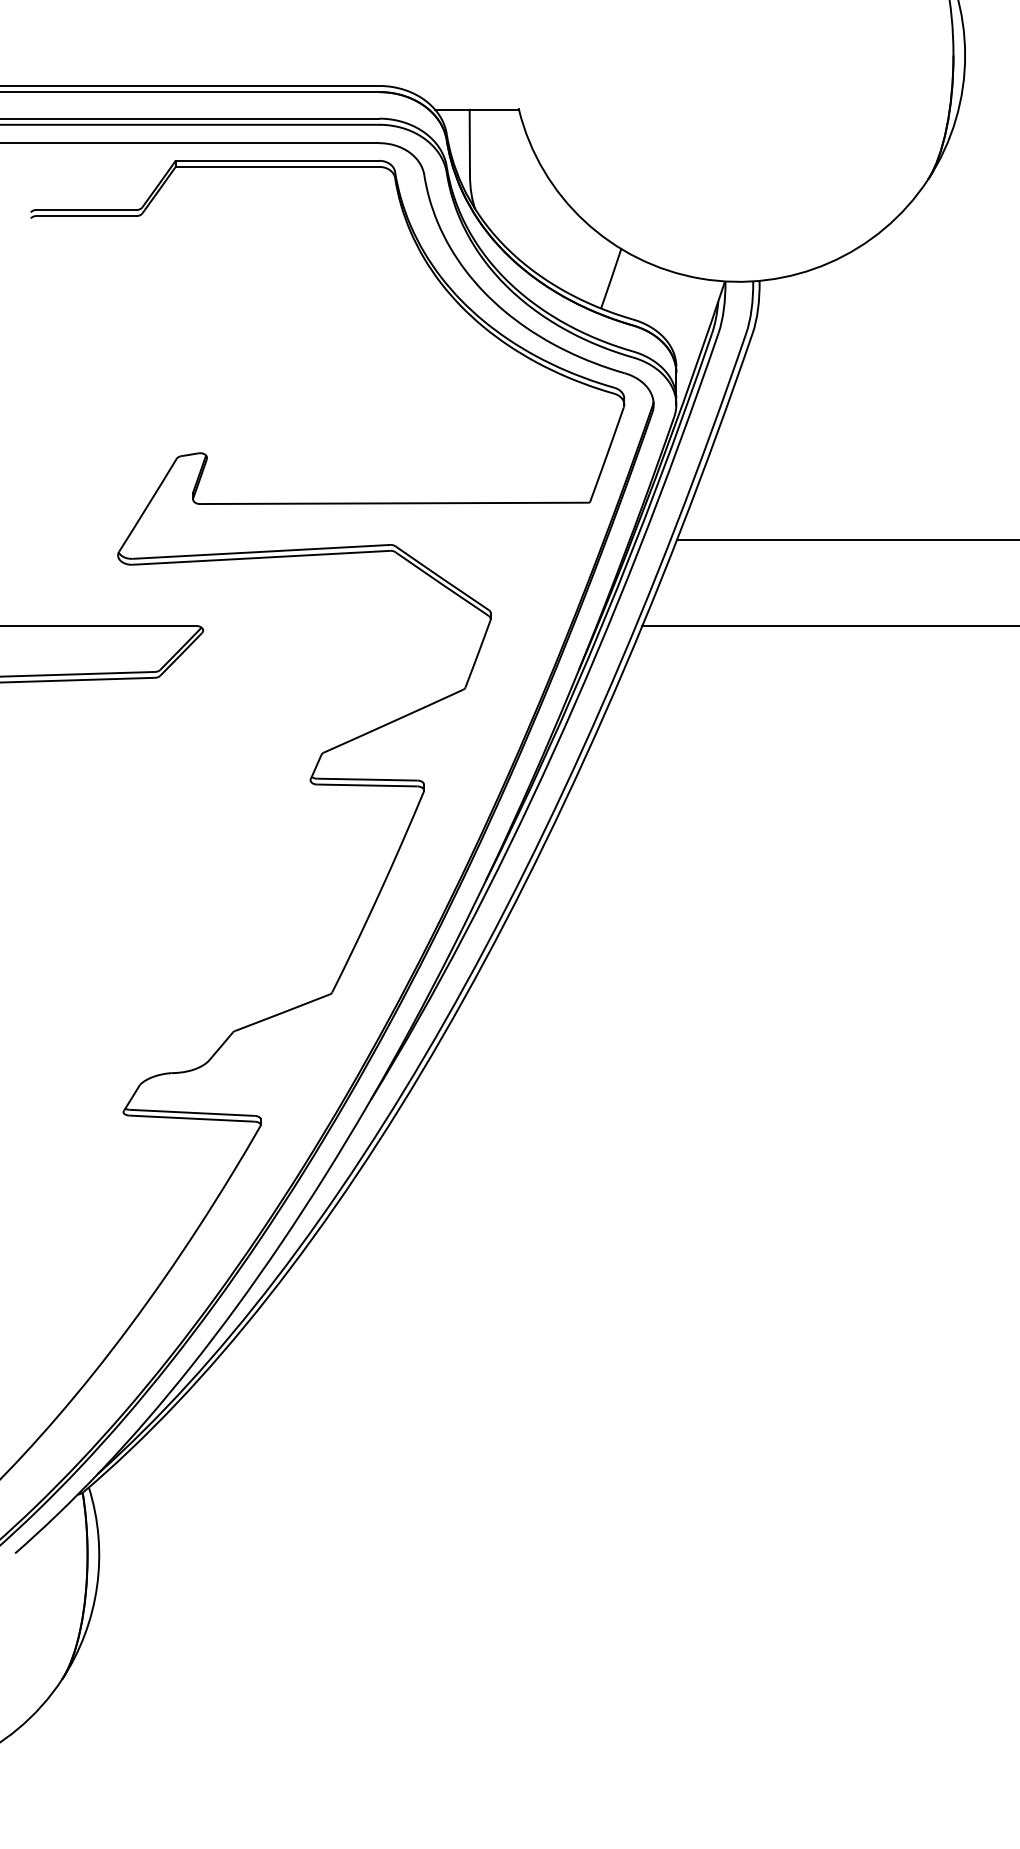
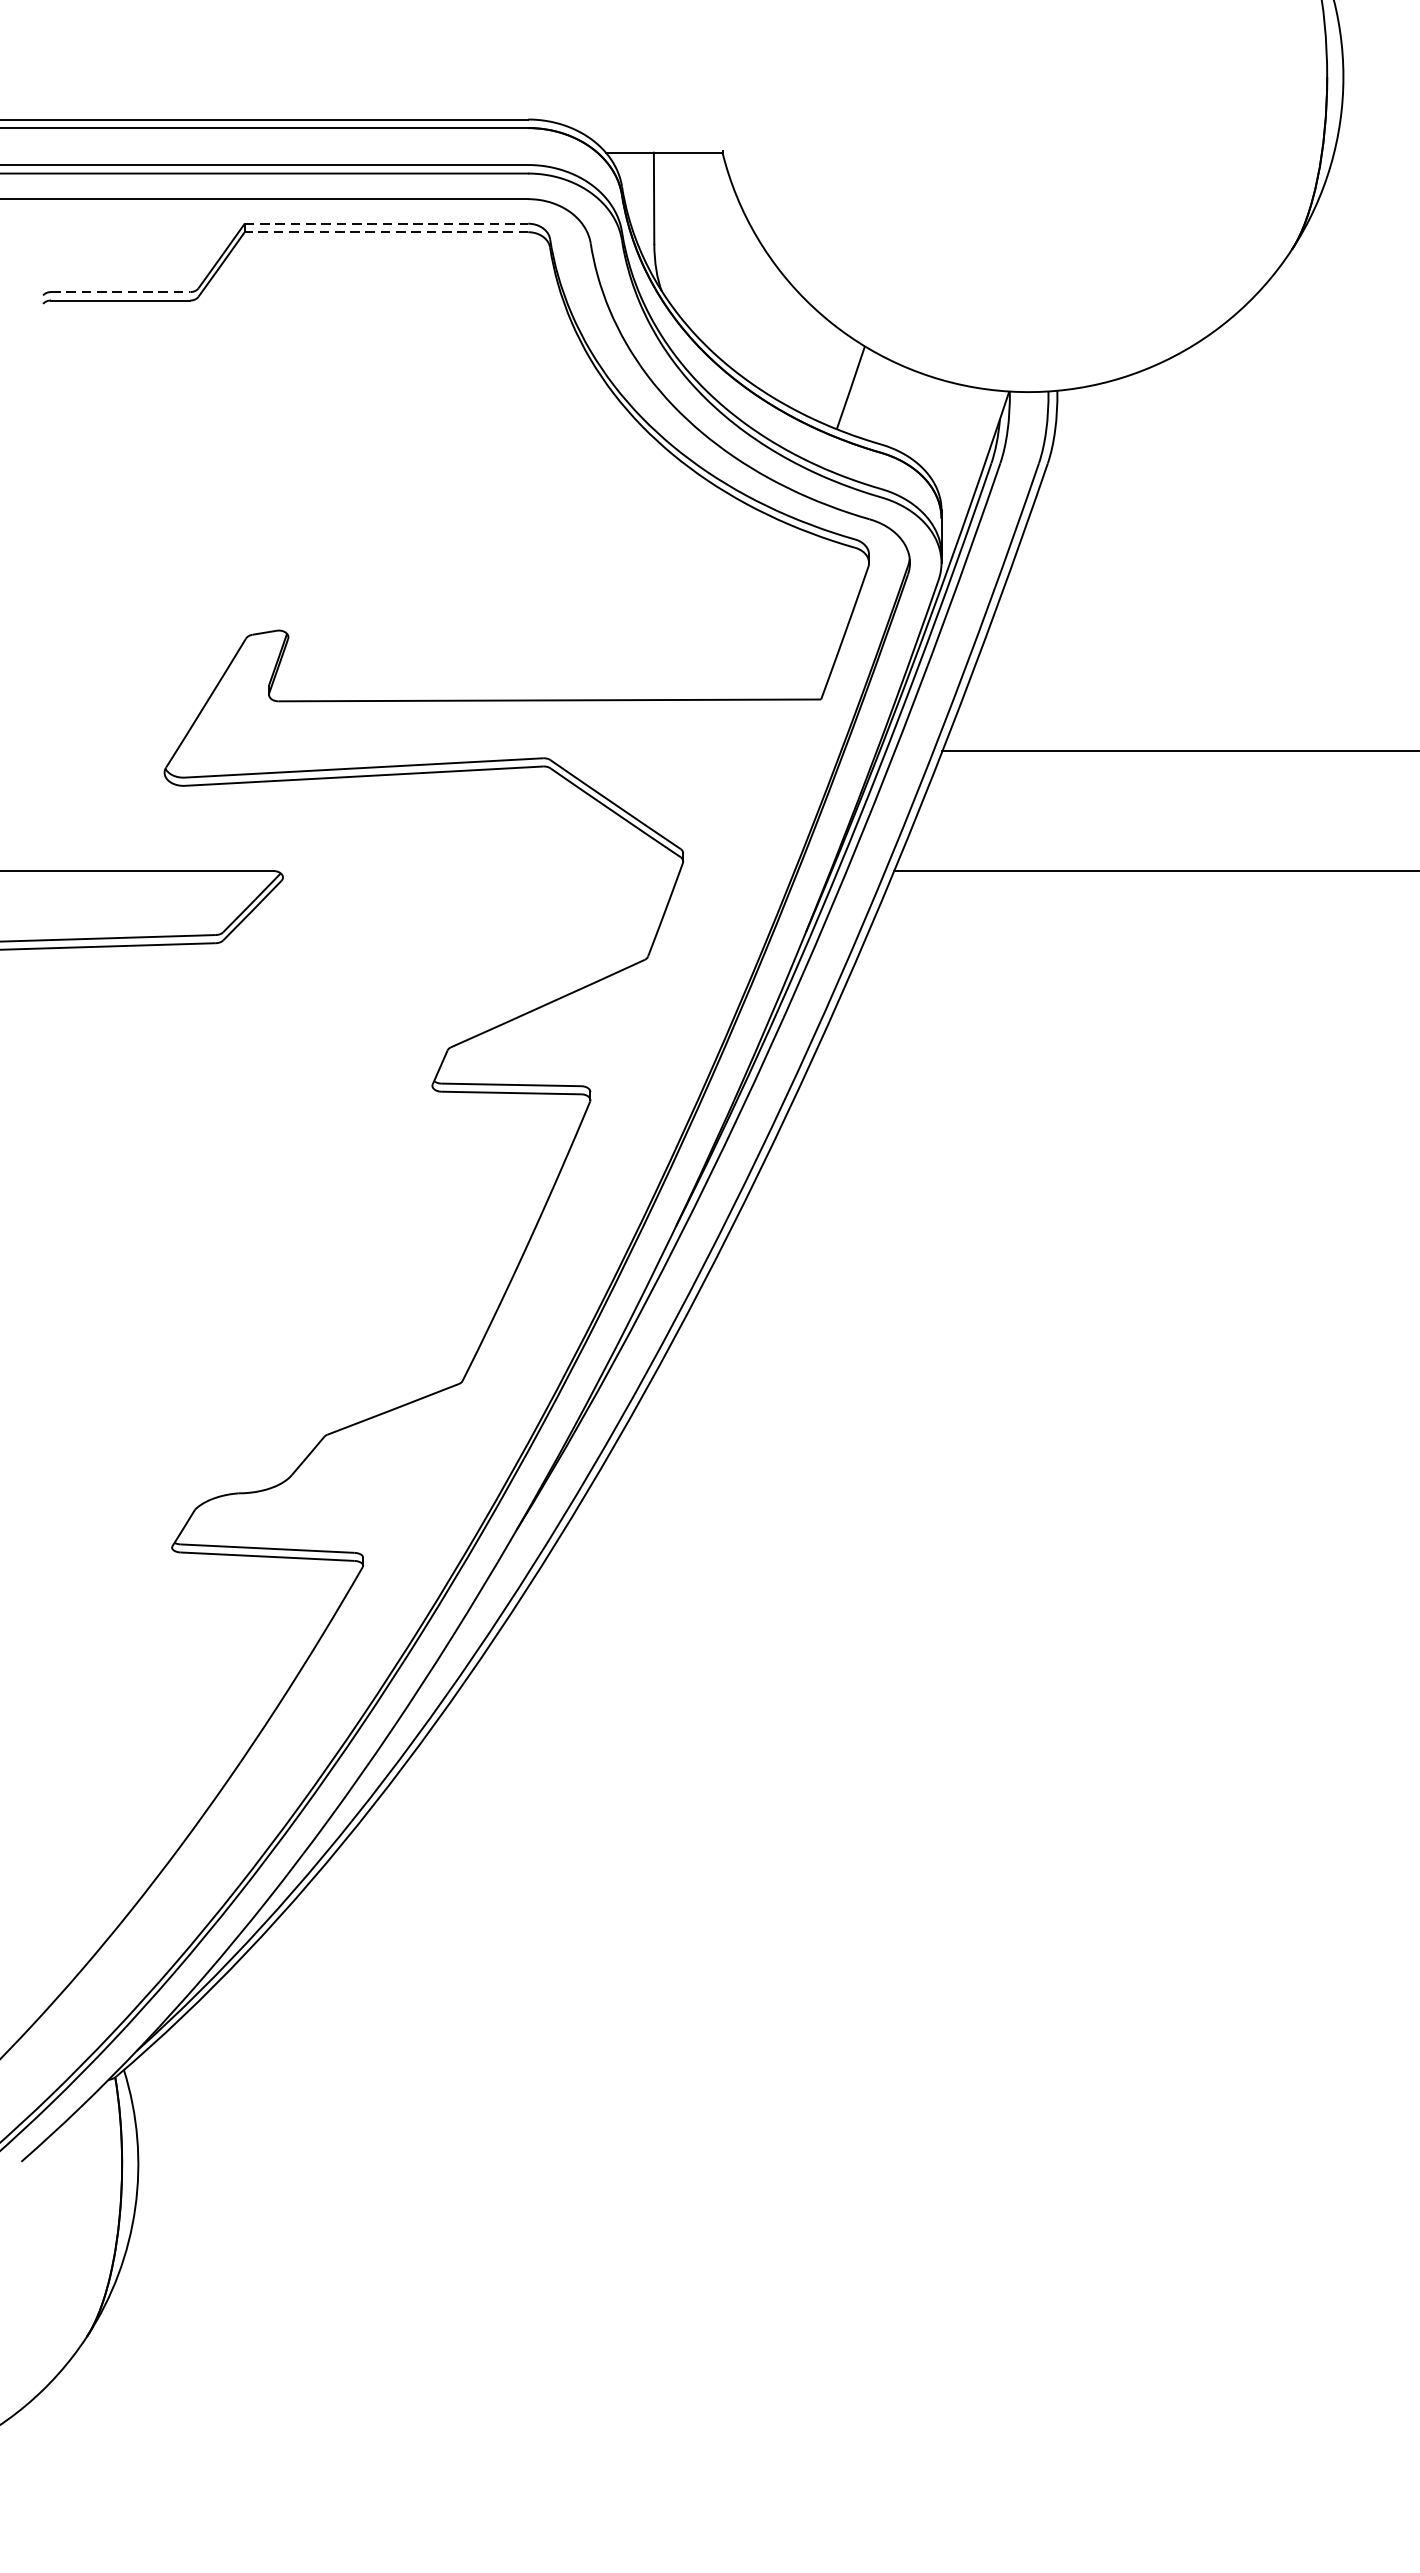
line: (277, 160) -> (386, 223), solid -> dashed
line: (277, 166) -> (386, 231), solid -> dashed
line: (87, 209) -> (122, 291), solid -> dashed

